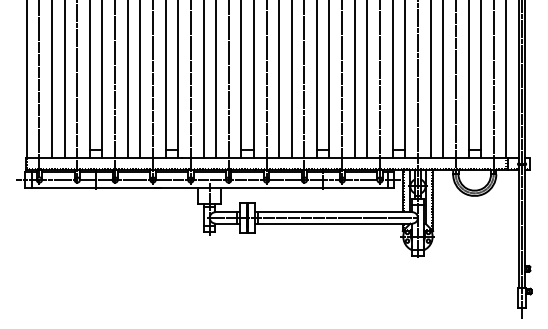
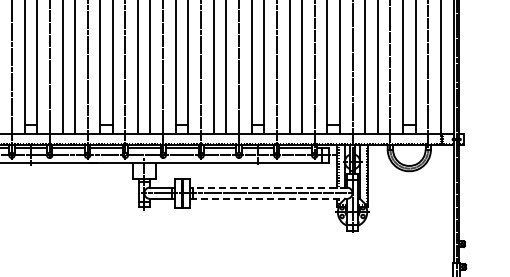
line: (333, 212) -> (268, 187), solid -> dashed
line: (333, 223) -> (268, 198), solid -> dashed

